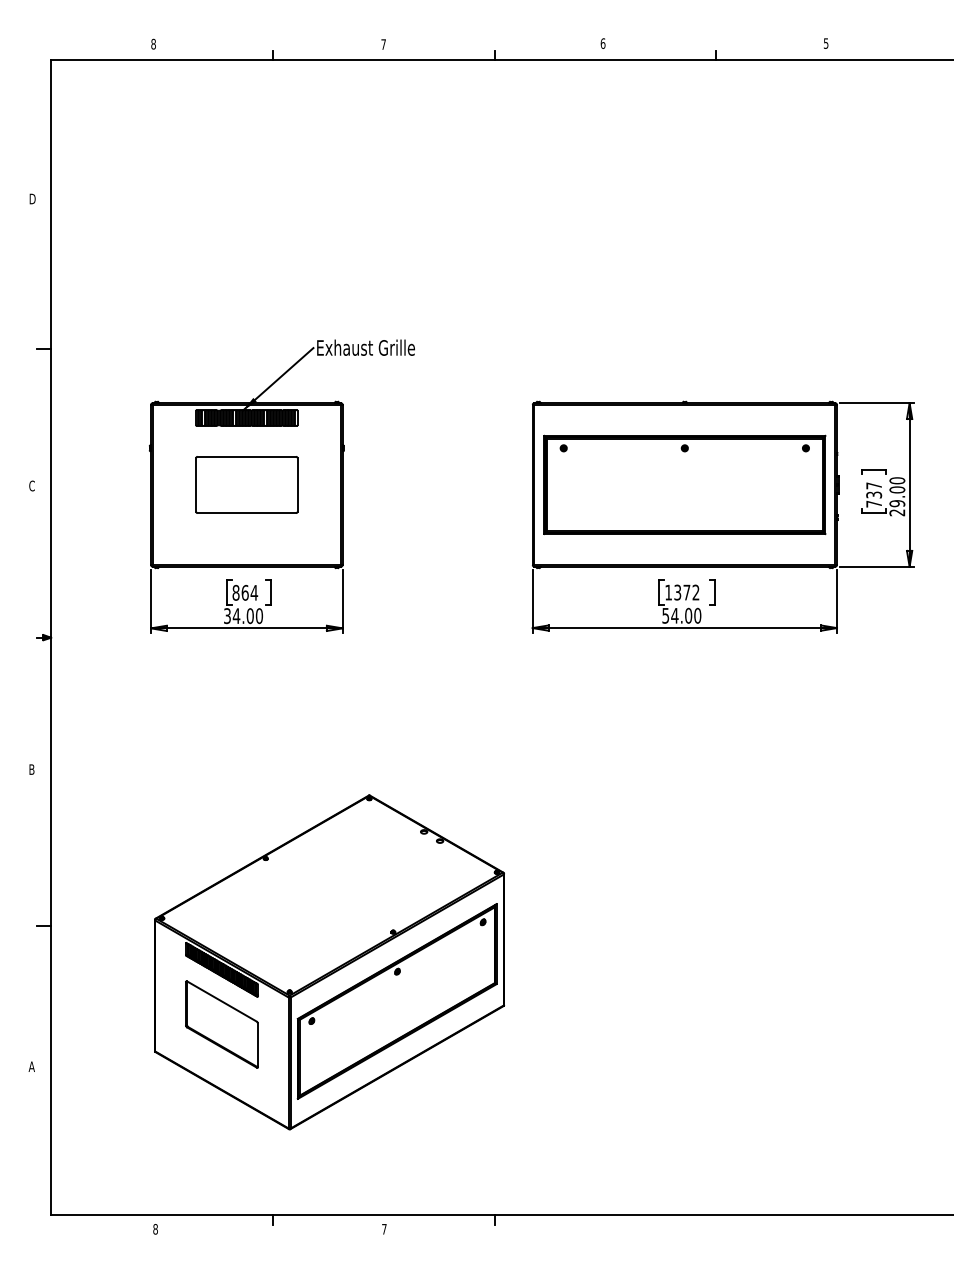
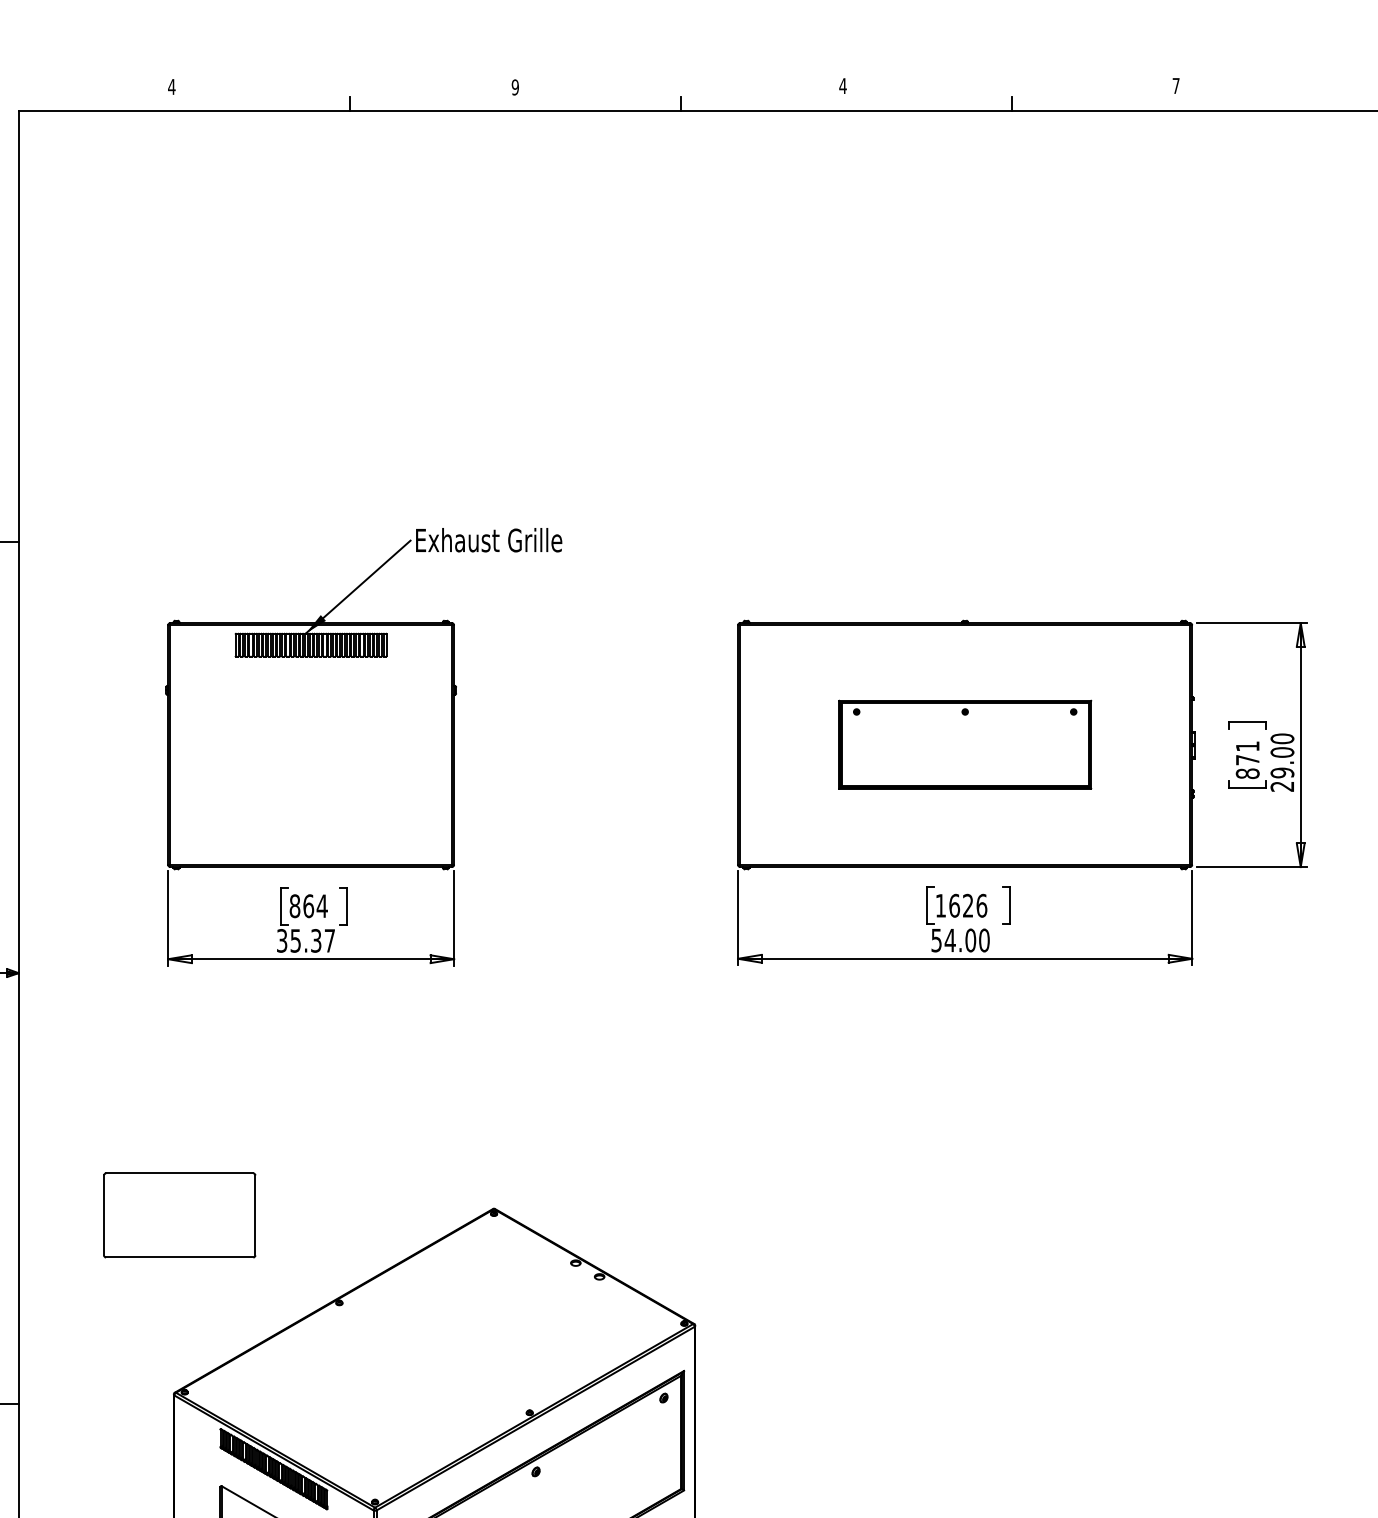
text: (153, 43) -> (171, 85), 8 -> 4
text: (602, 43) -> (842, 85), 6 -> 4
text: (825, 43) -> (1175, 85), 5 -> 7
text: (383, 44) -> (515, 87), 7 -> 9
part: (246, 484) -> (179, 1214), moved
part: (684, 484) -> (964, 744), size x0.6
text: (874, 494) -> (1248, 759), 737 -> 871
text: (686, 592) -> (967, 905), 1372 -> 1626
text: (247, 616) -> (312, 941), 34.00 -> 35.37

